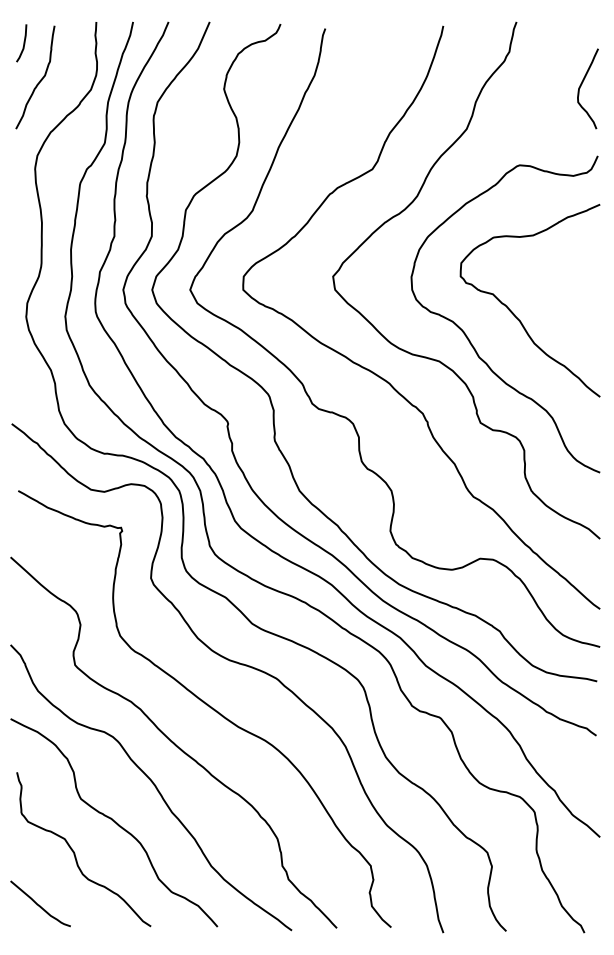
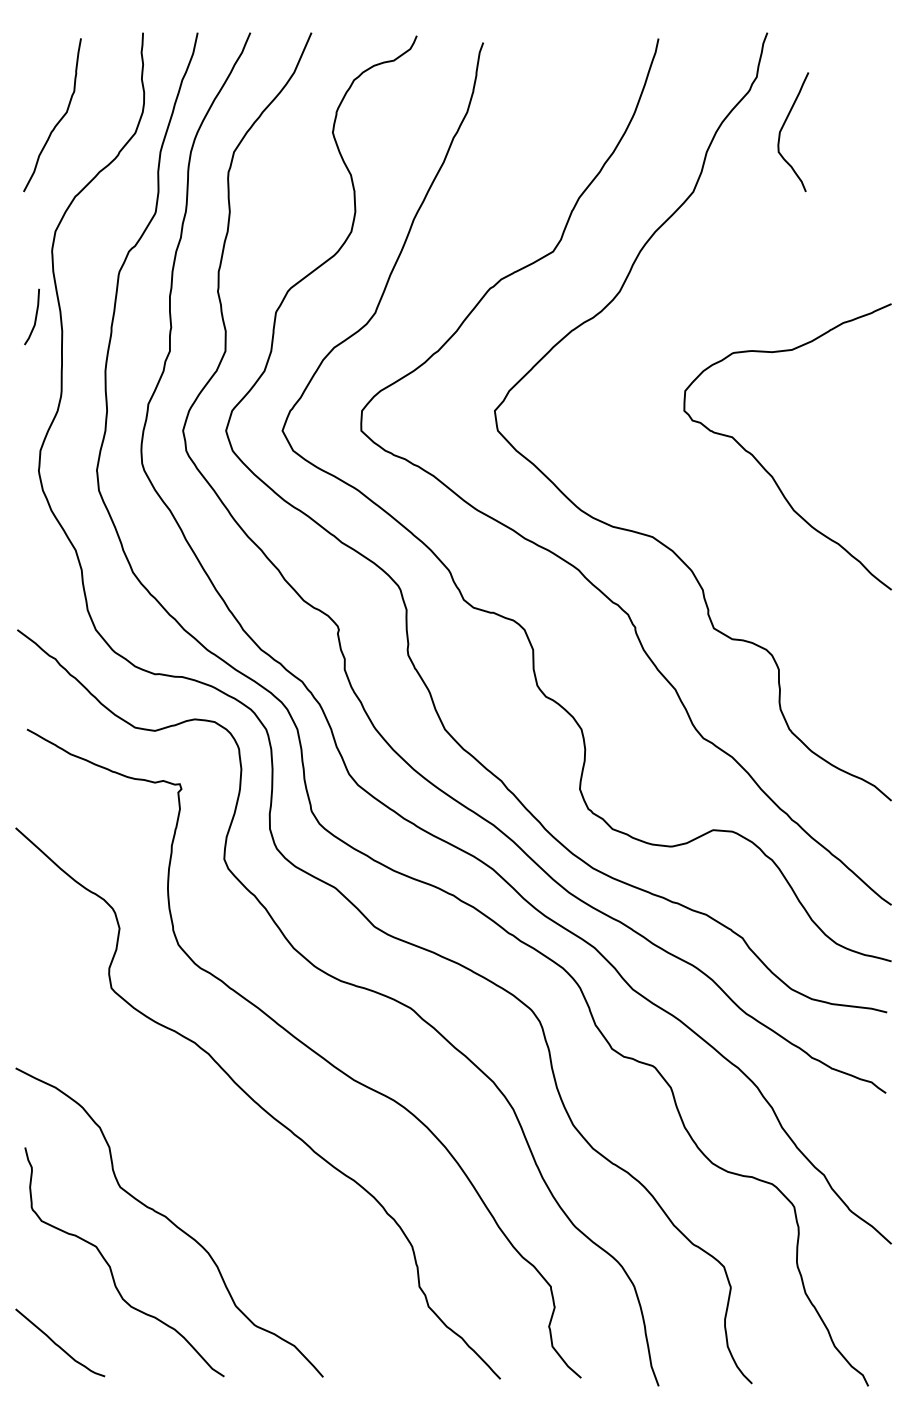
curve: (23, 43) -> (34, 317), moved
curve: (581, 86) -> (783, 128), moved
curve: (468, 337) -> (695, 501), removed
curve: (153, 785) -> (227, 1167), removed

